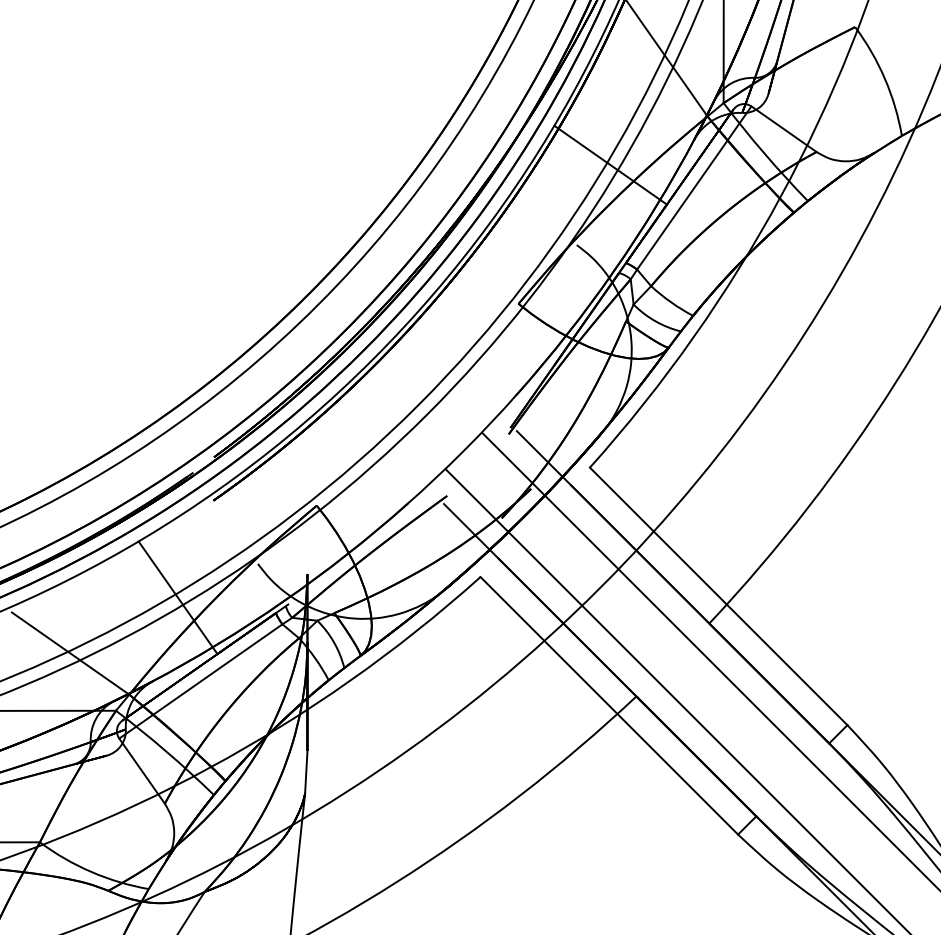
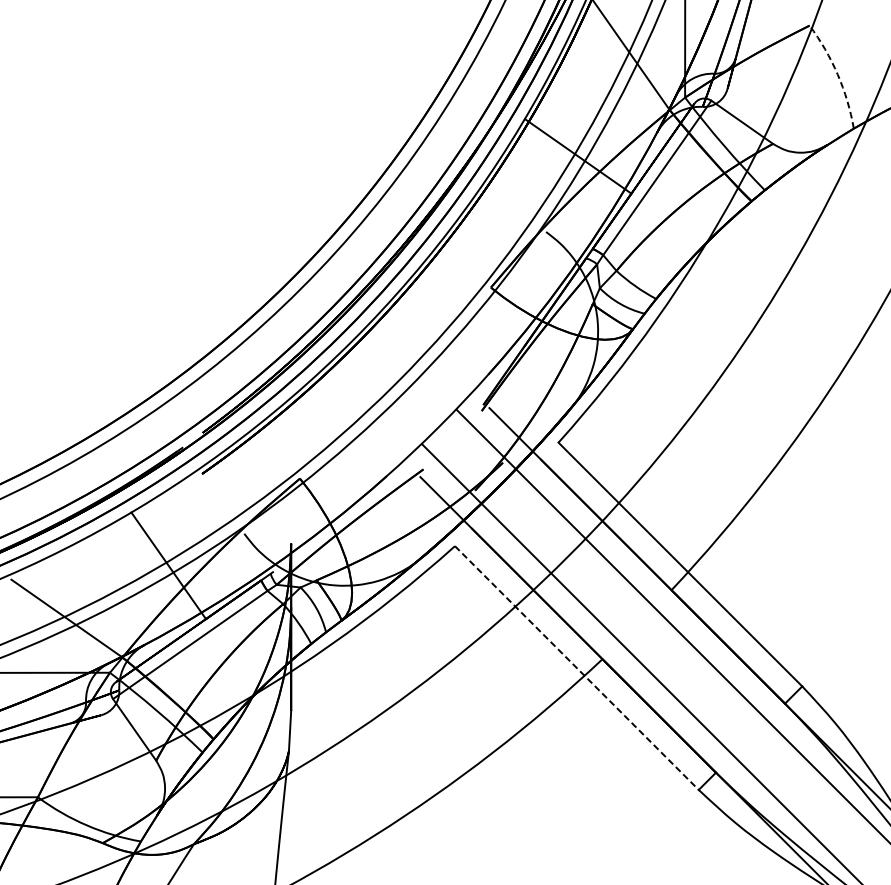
arc: (884, 78) -> (837, 74), solid -> dashed
line: (609, 706) -> (577, 668), solid -> dashed

